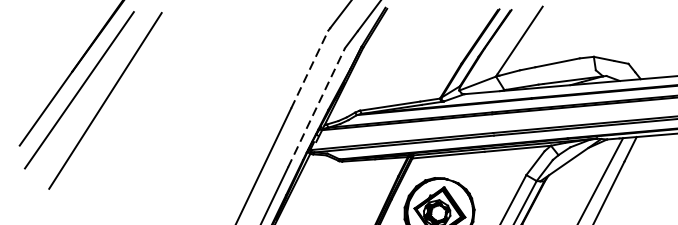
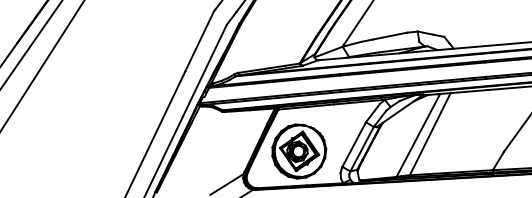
line: (309, 68) -> (199, 40), dashed -> solid
line: (316, 107) -> (204, 70), dashed -> solid

